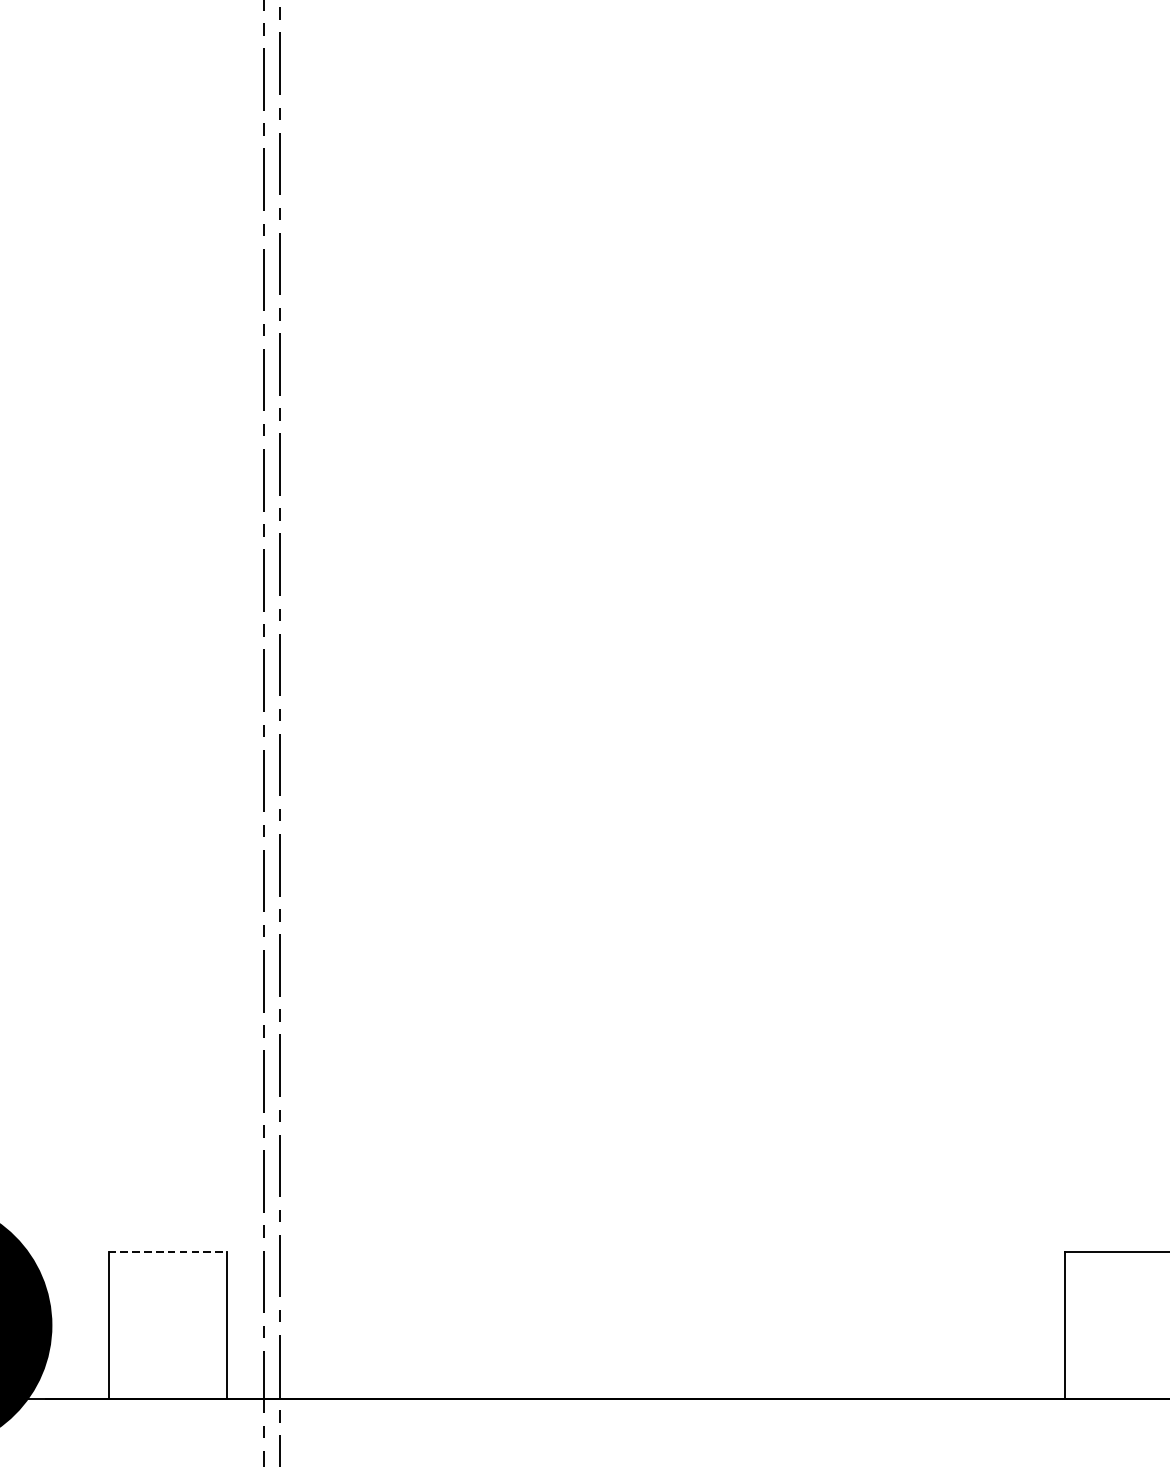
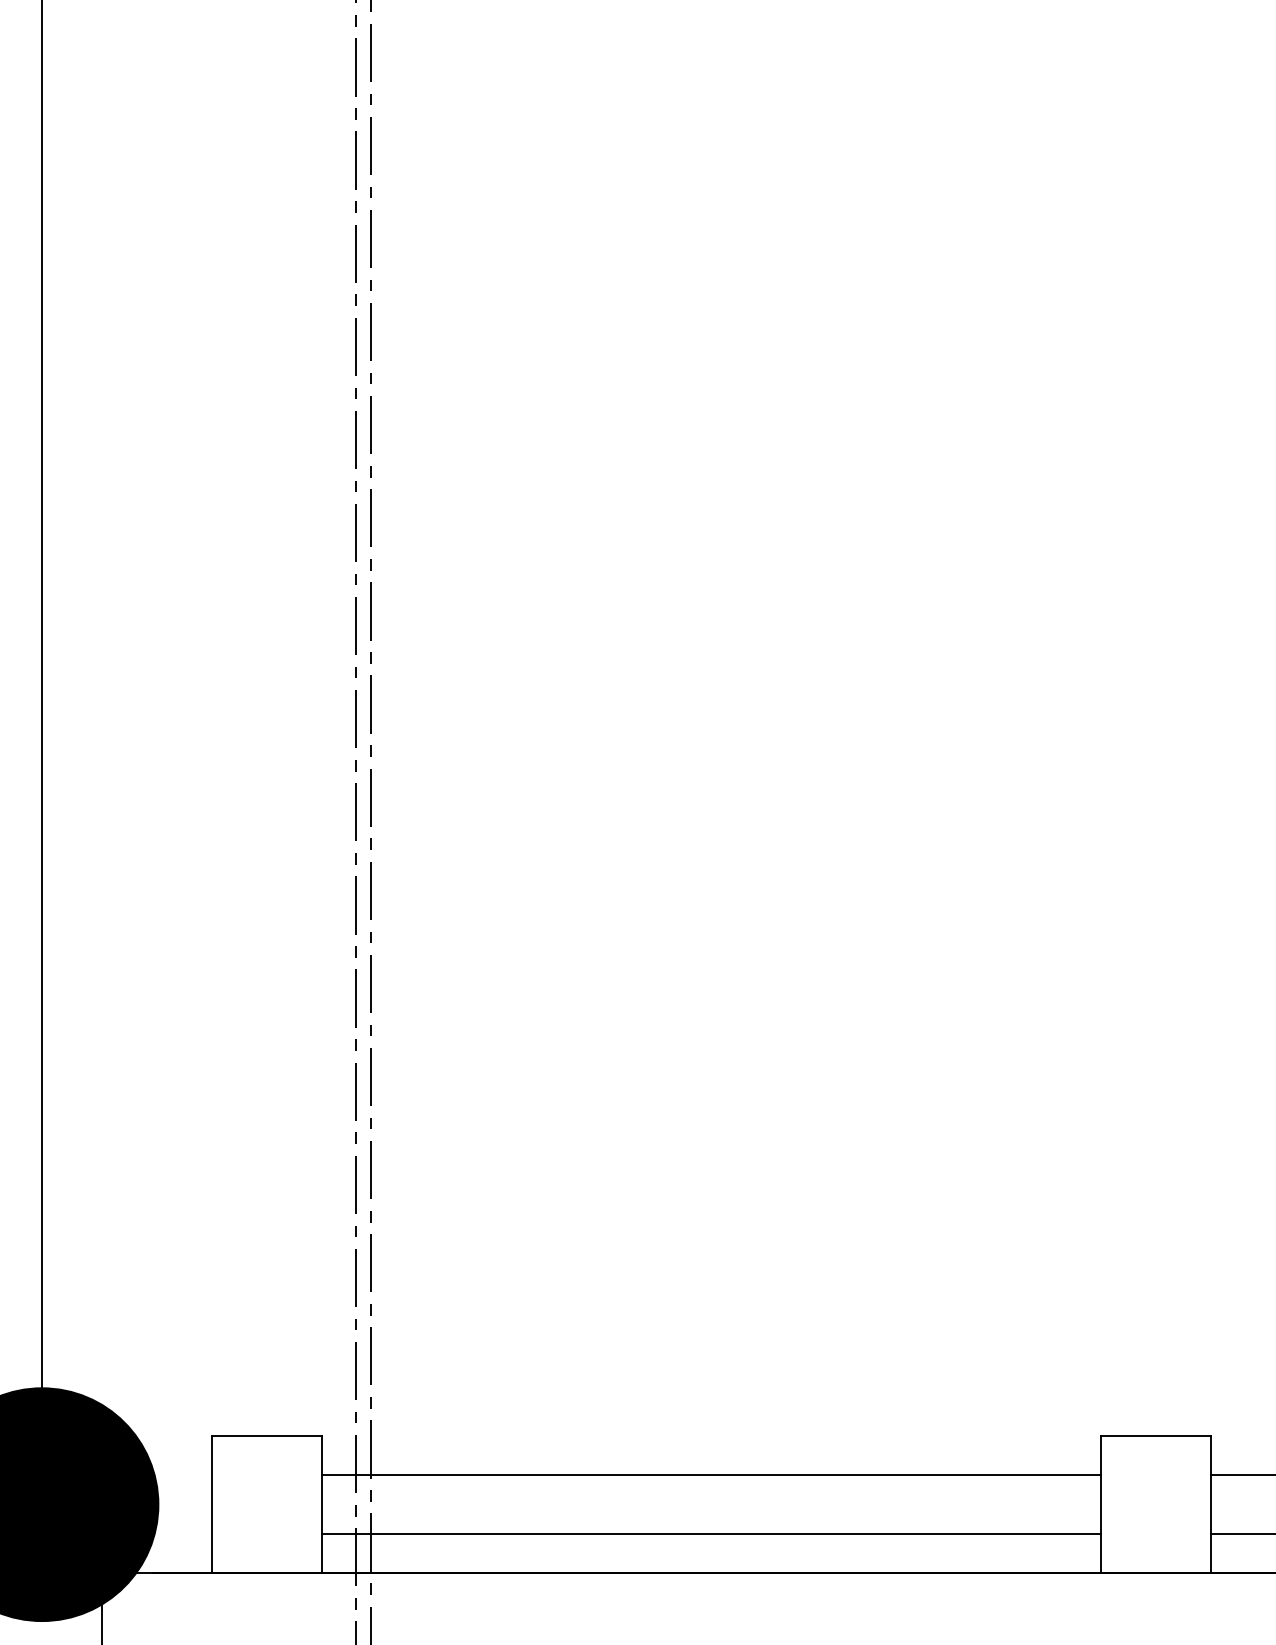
line: (167, 1252) -> (266, 1436), dashed -> solid
line: (645, 1294) -> (710, 1475), added
line: (645, 1357) -> (710, 1534), added

